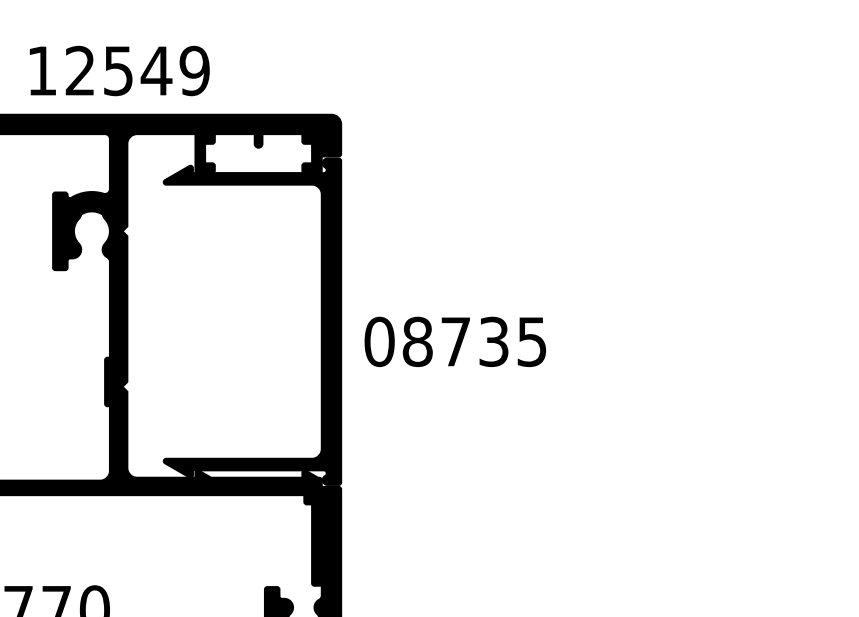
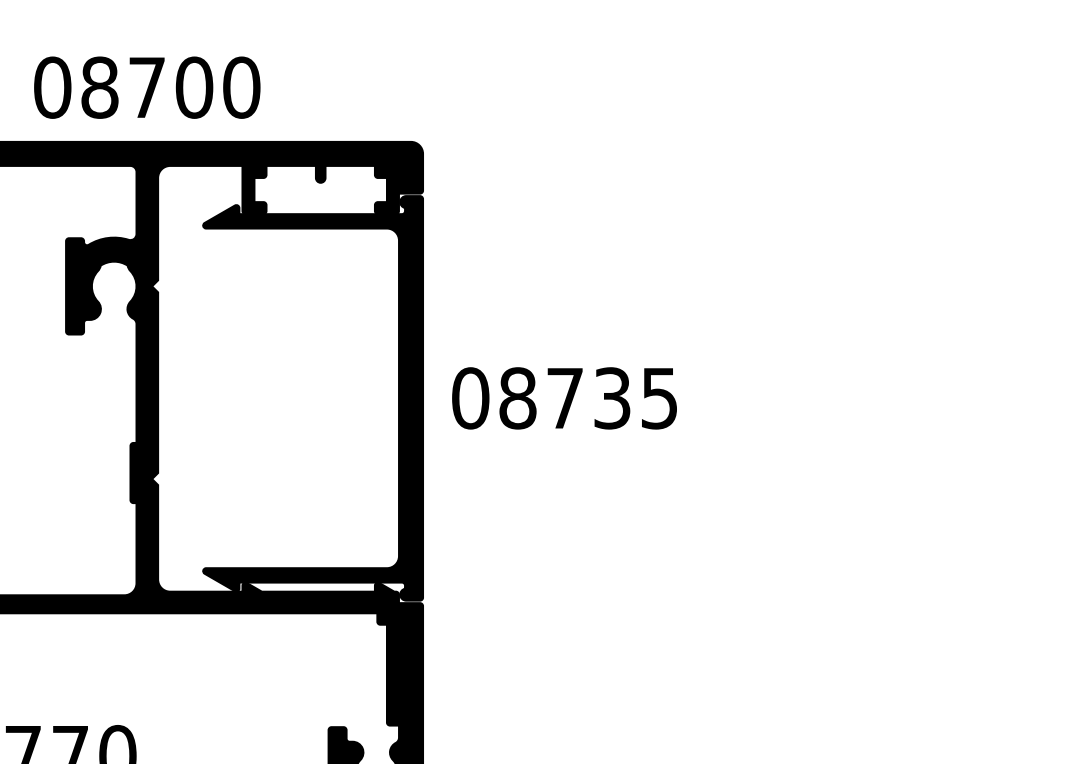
text: (118, 70) -> (147, 87), 12549 -> 08700
text: (455, 341) -> (564, 398), moved

